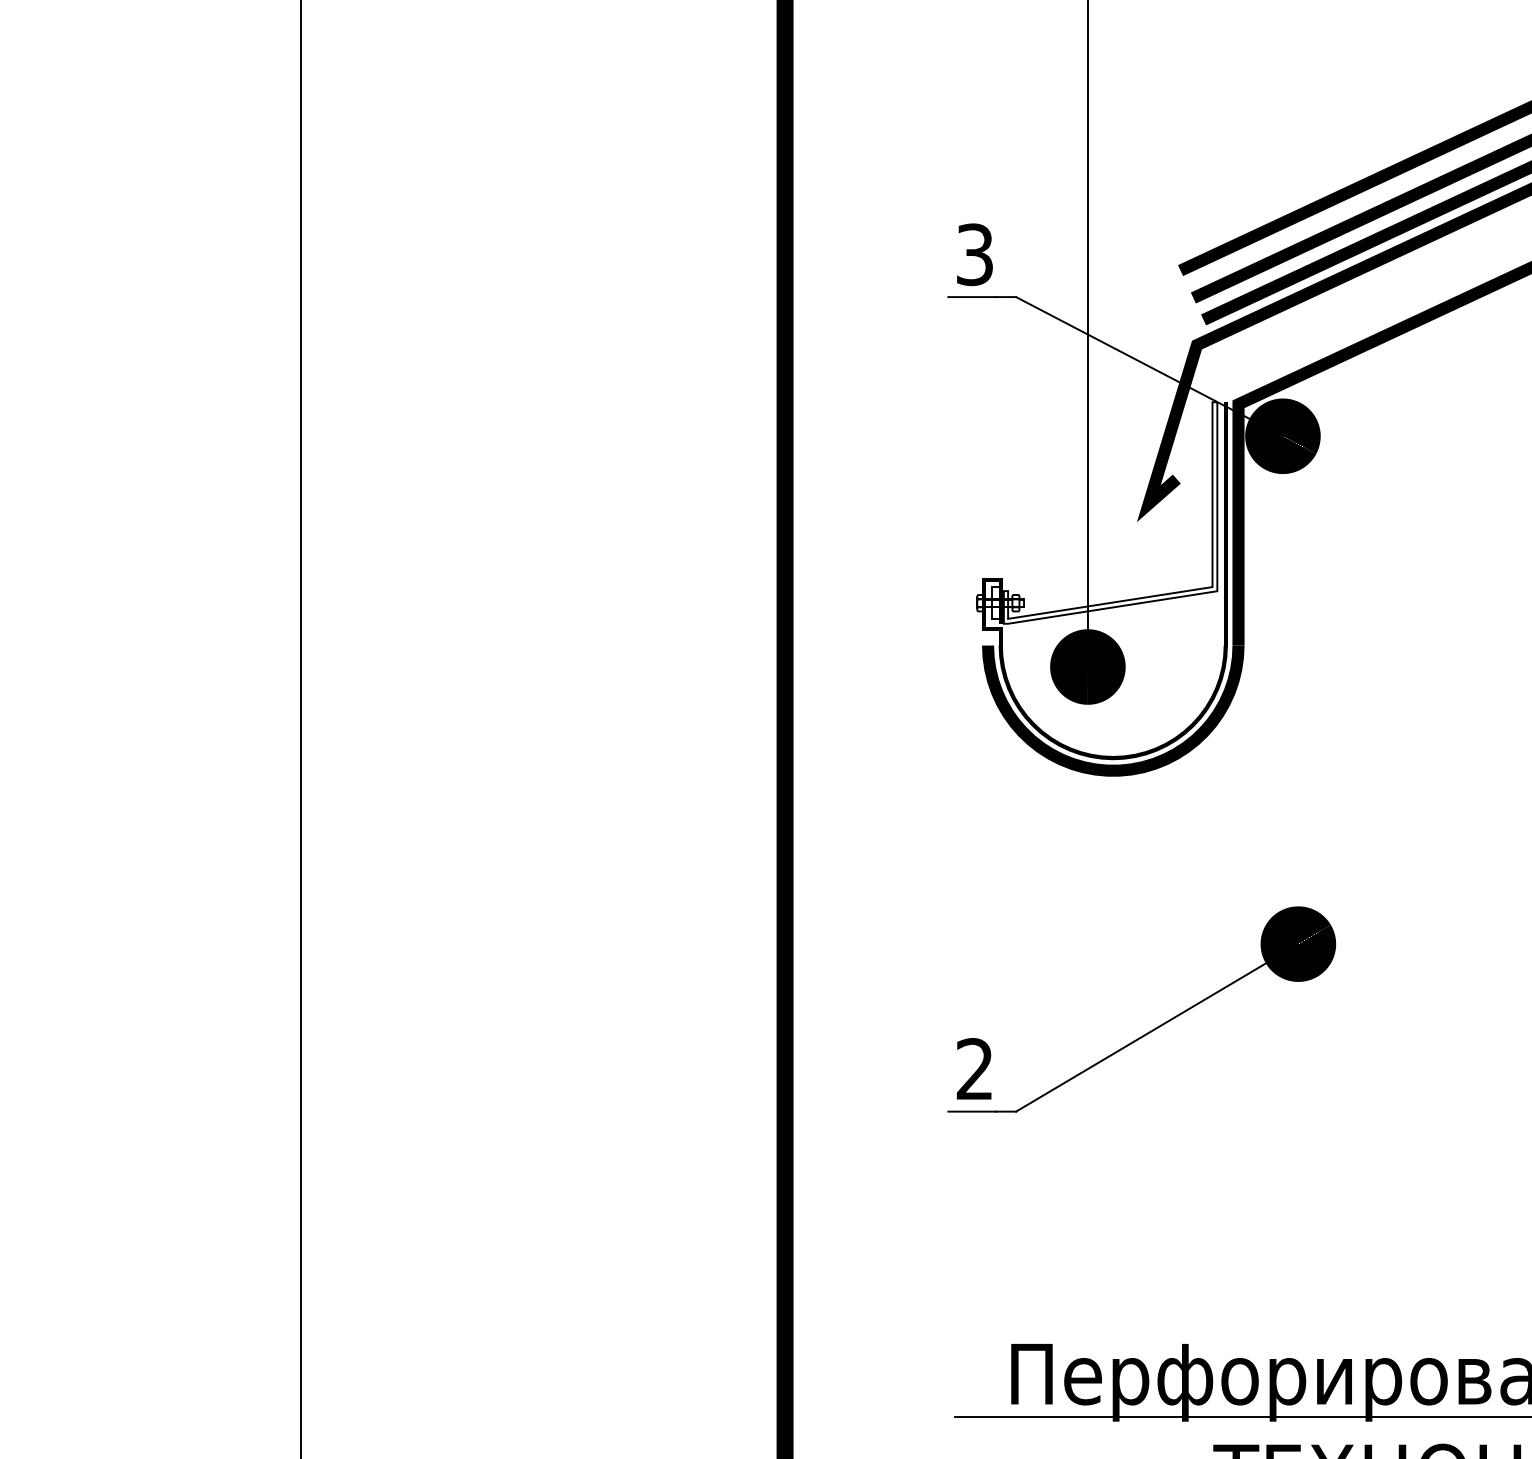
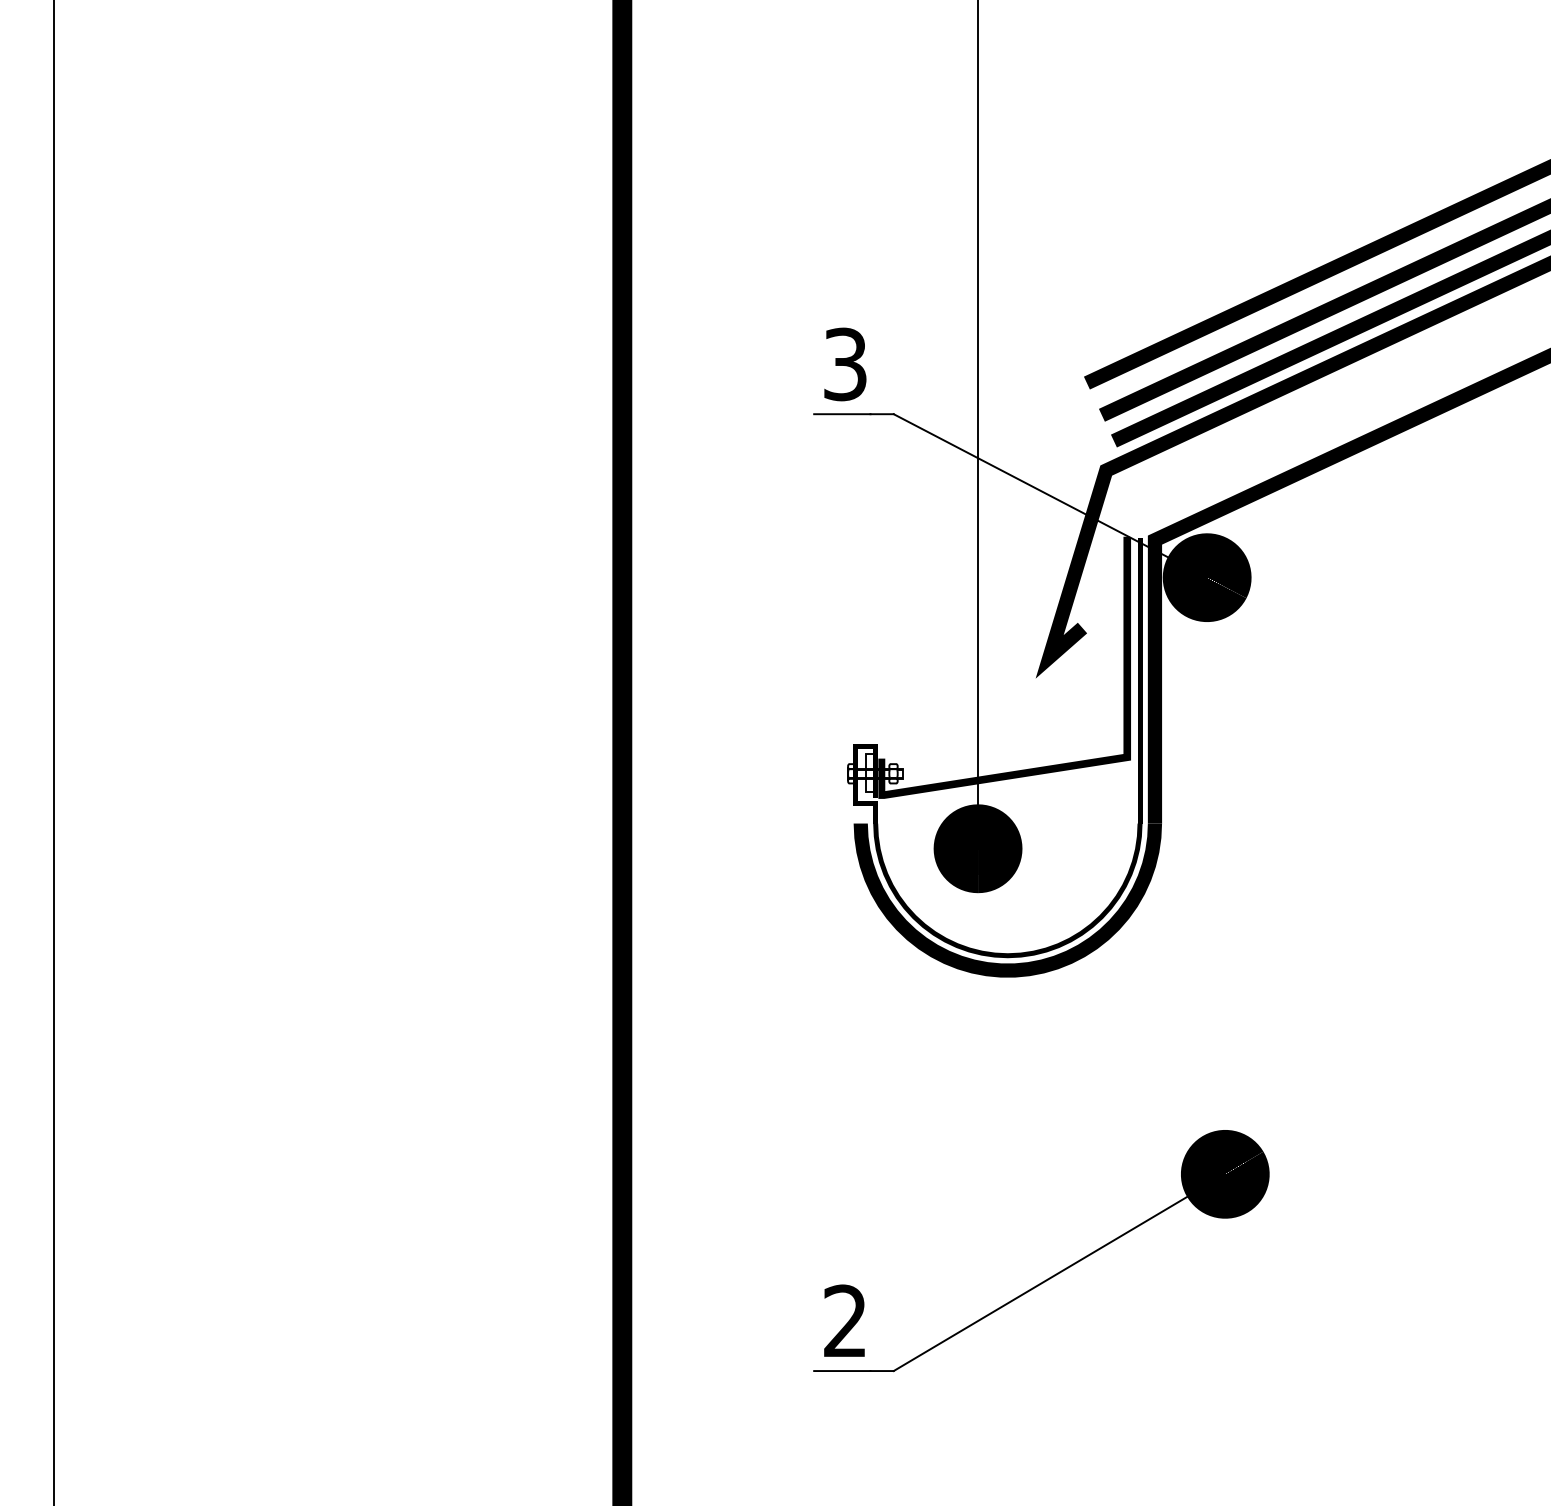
fill: (1110, 512) -> (1004, 667), added

